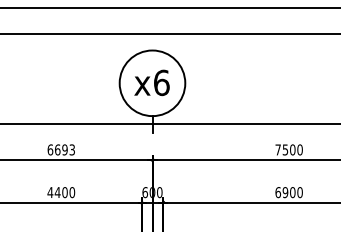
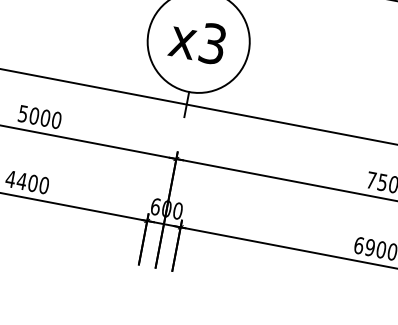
text: (161, 82) -> (212, 43), x6 -> x3
text: (61, 149) -> (40, 116), 6693 -> 5000

